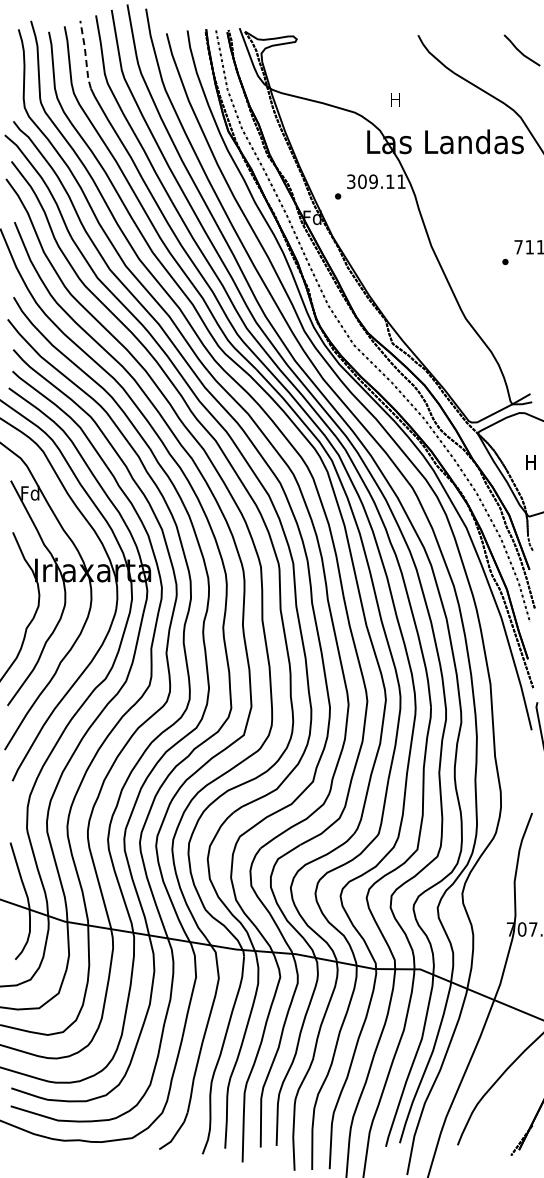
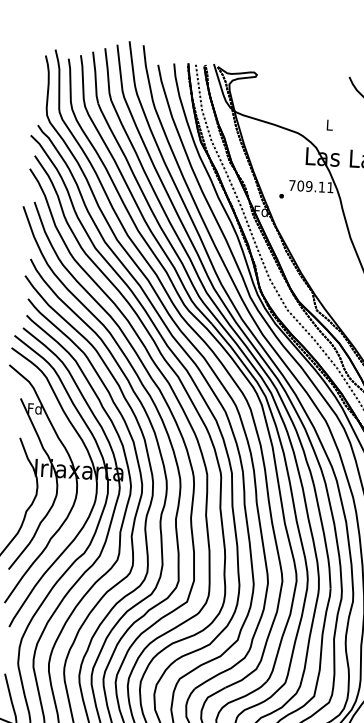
line: (85, 54) -> (95, 77), dashed -> solid
text: (395, 99) -> (329, 124), H -> L
text: (351, 181) -> (292, 185), 309.11 -> 709.11

